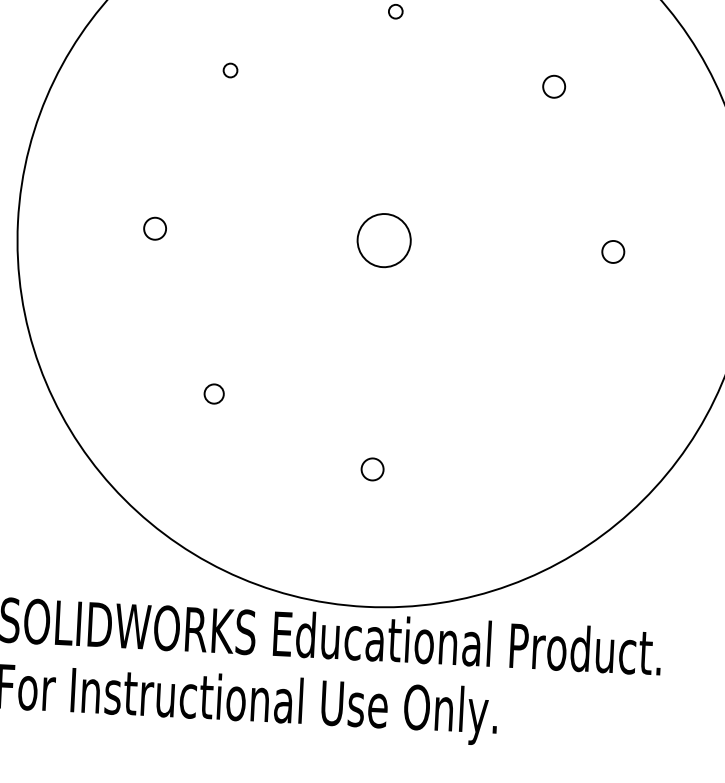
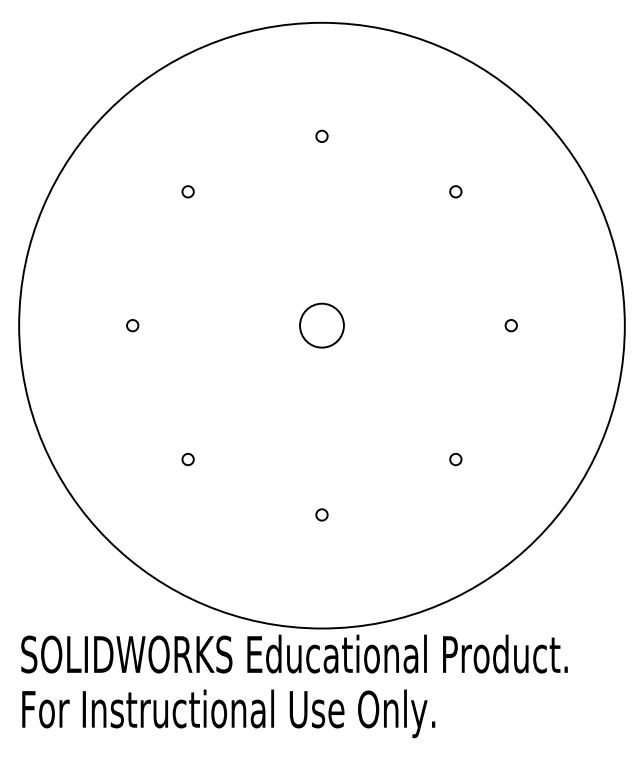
circle: (553, 86) -> (455, 191), size x0.62
circle: (155, 228) -> (132, 325), size x0.62
circle: (612, 251) -> (510, 325), size x0.62
circle: (213, 394) -> (187, 459), size x0.71
circle: (537, 410) -> (455, 459), added
circle: (372, 468) -> (321, 514), size x0.62

